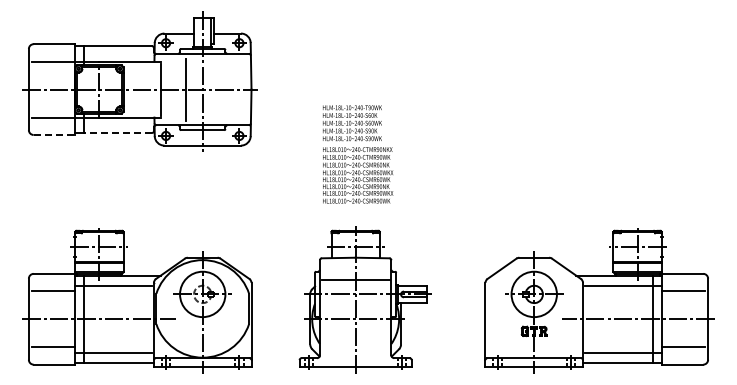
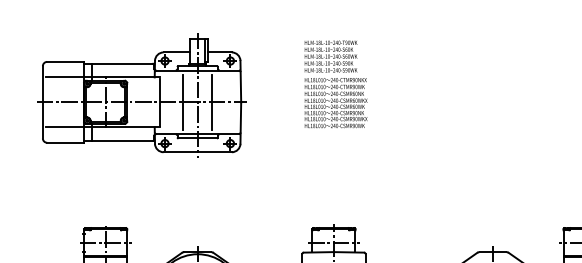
line: (219, 89) -> (212, 102), added
line: (117, 133) -> (121, 141), dashed -> solid
line: (54, 134) -> (65, 142), dashed -> solid
text: (358, 154) -> (336, 84), moved

